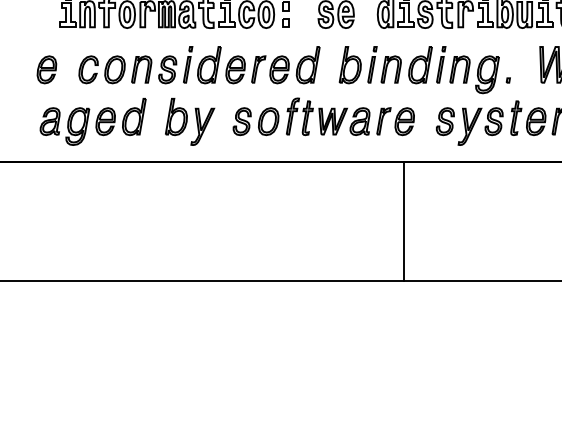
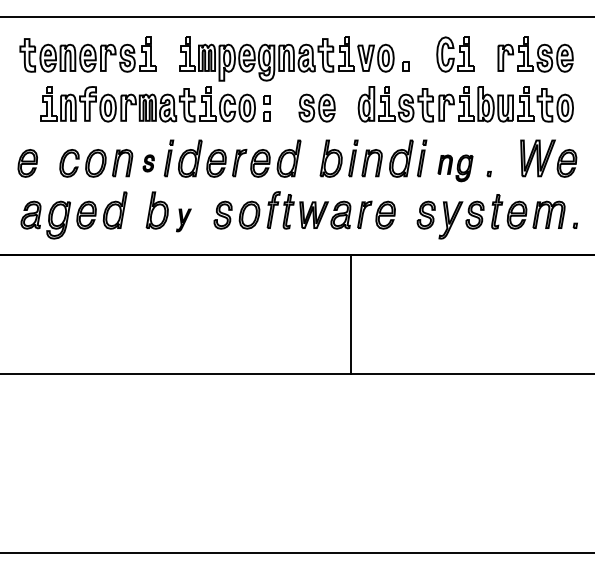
part: (167, 69) -> (148, 163), size x0.6
part: (474, 74) -> (455, 168), size x0.7
part: (202, 126) -> (183, 220), size x0.6
line: (404, 220) -> (351, 314), moved

